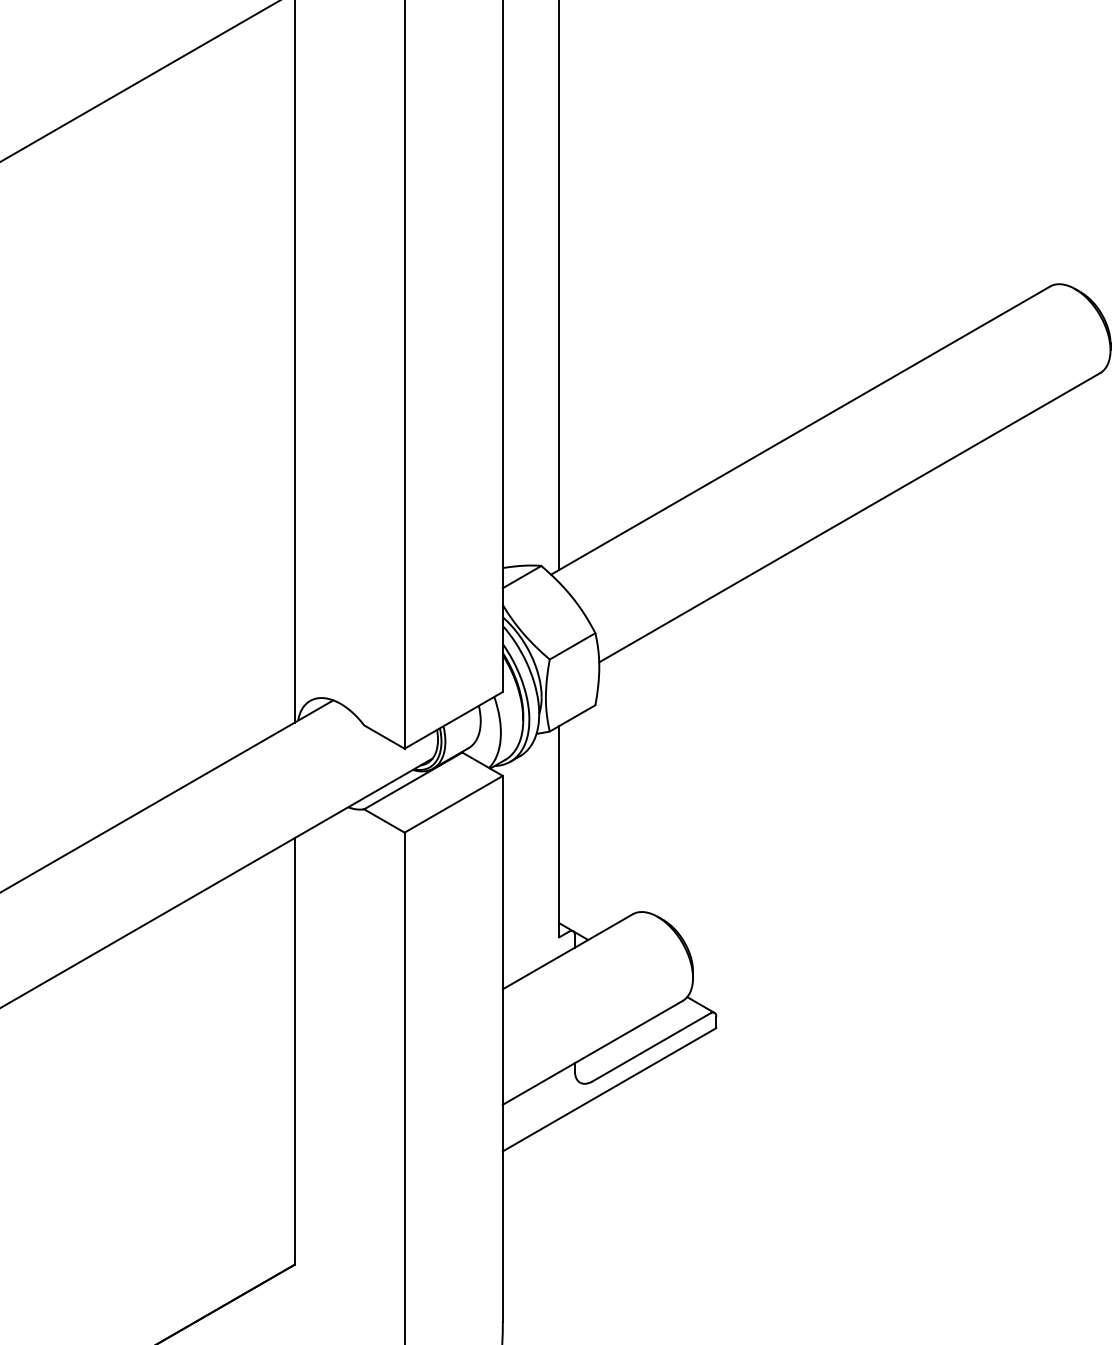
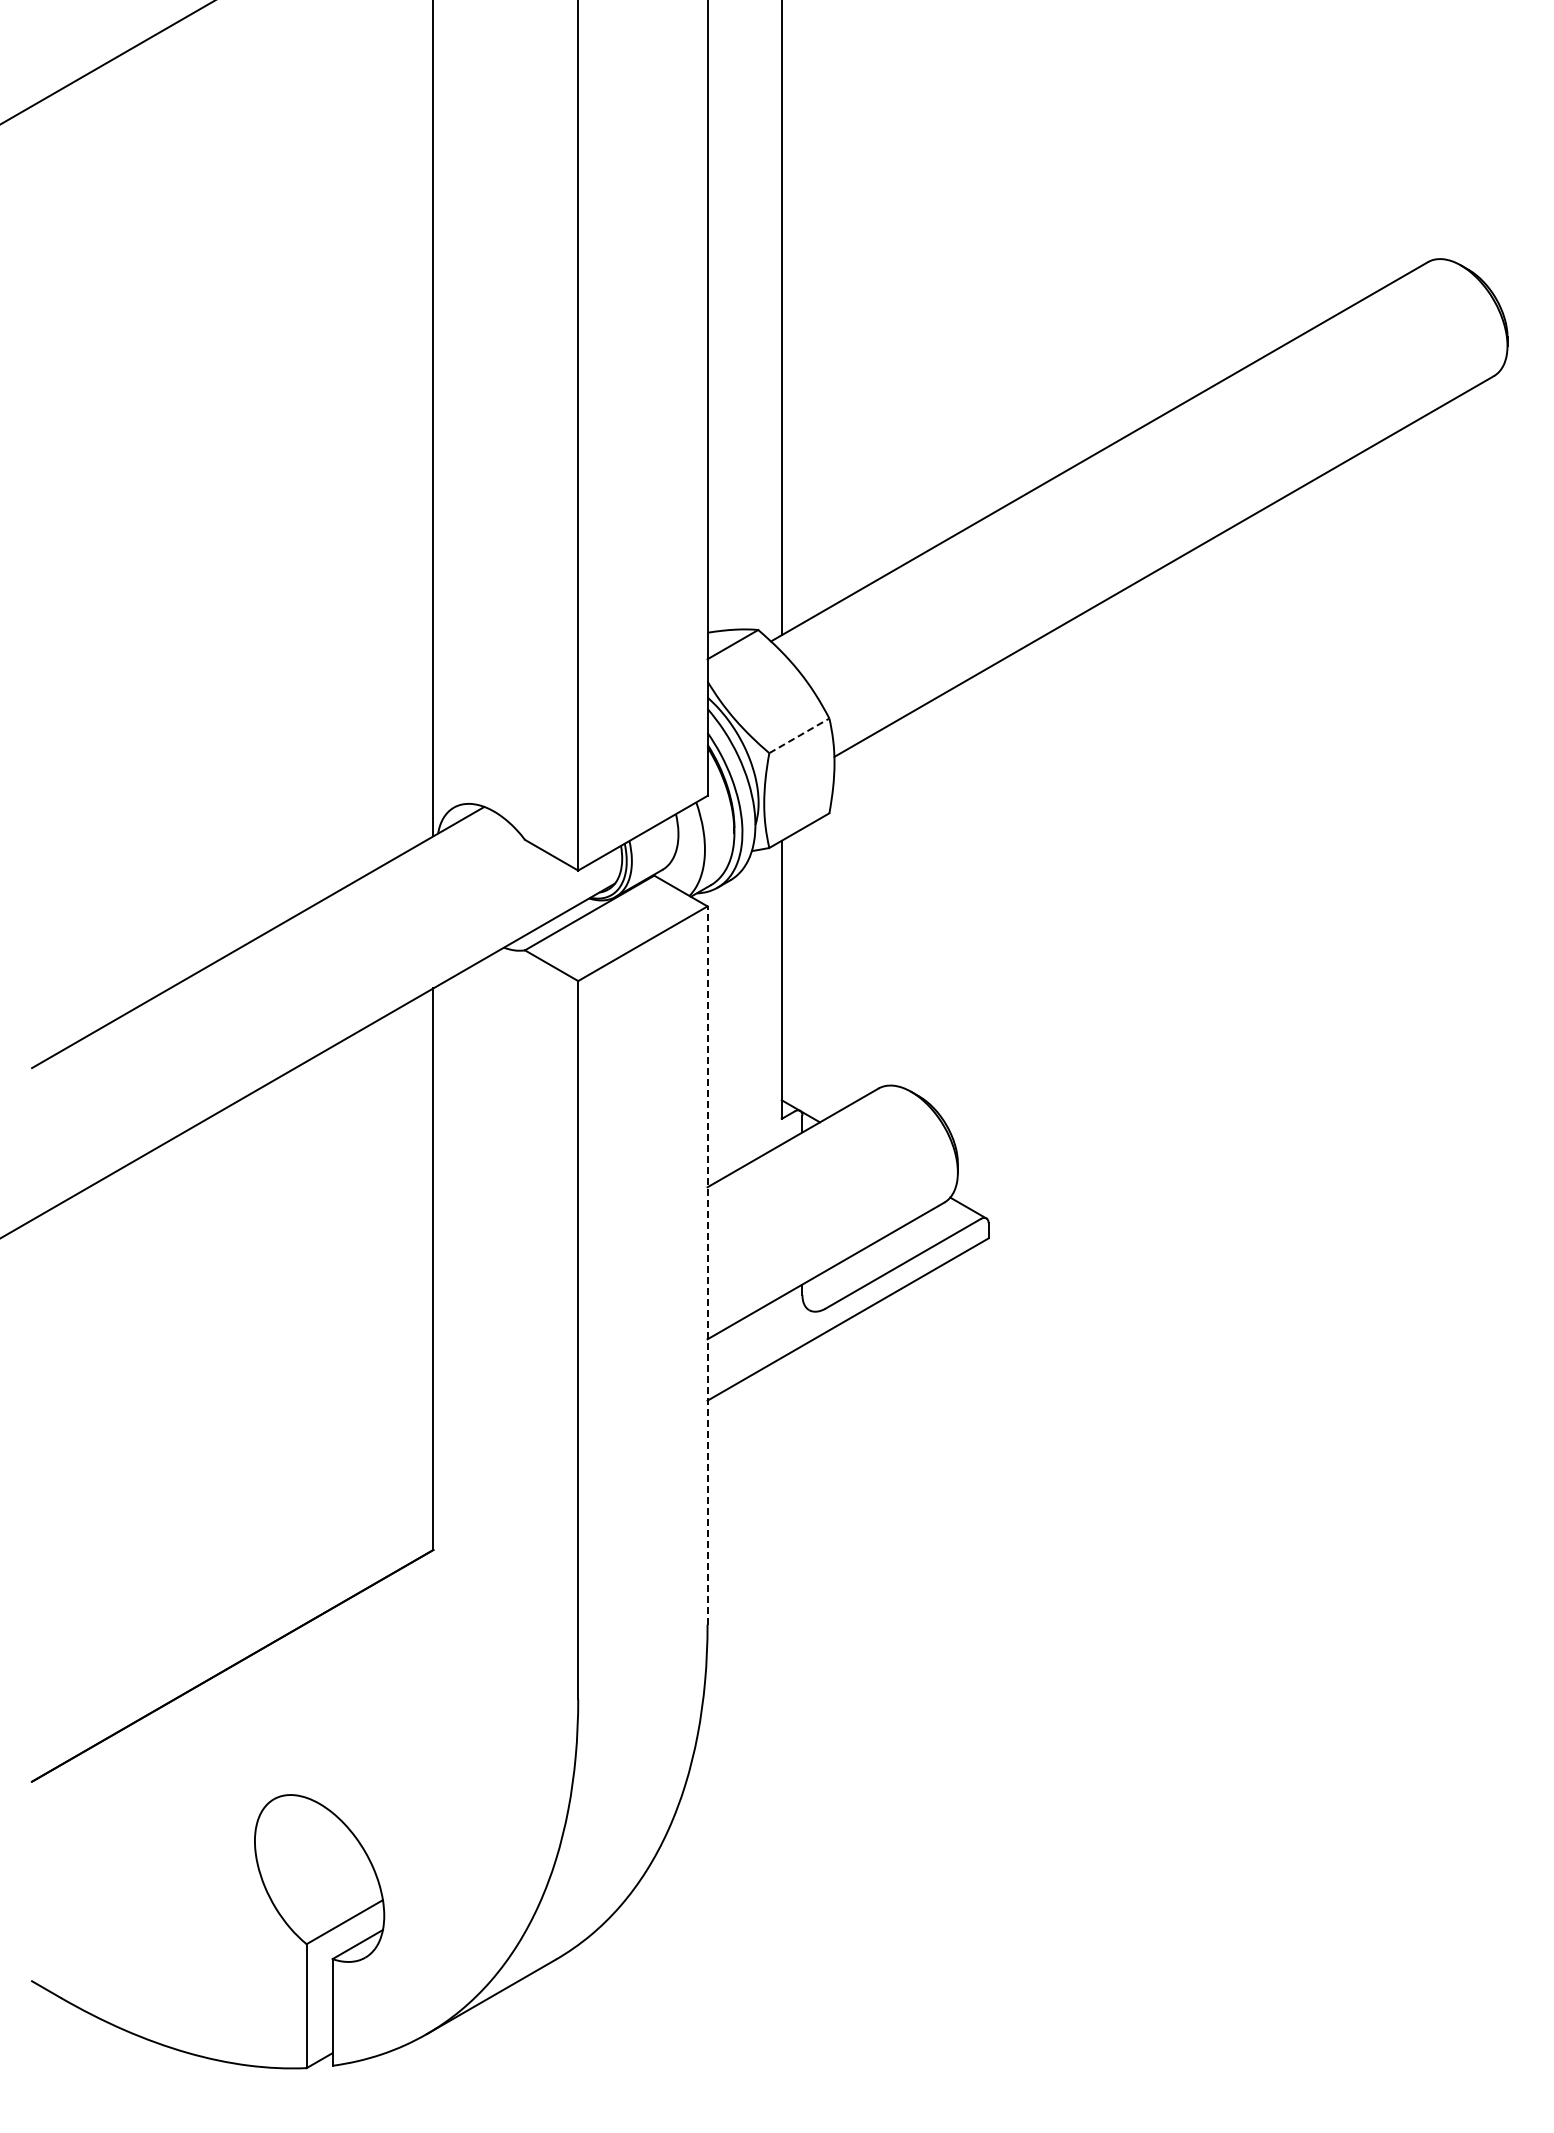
line: (572, 646) -> (799, 735), solid -> dashed
line: (502, 1048) -> (707, 1265), solid -> dashed

